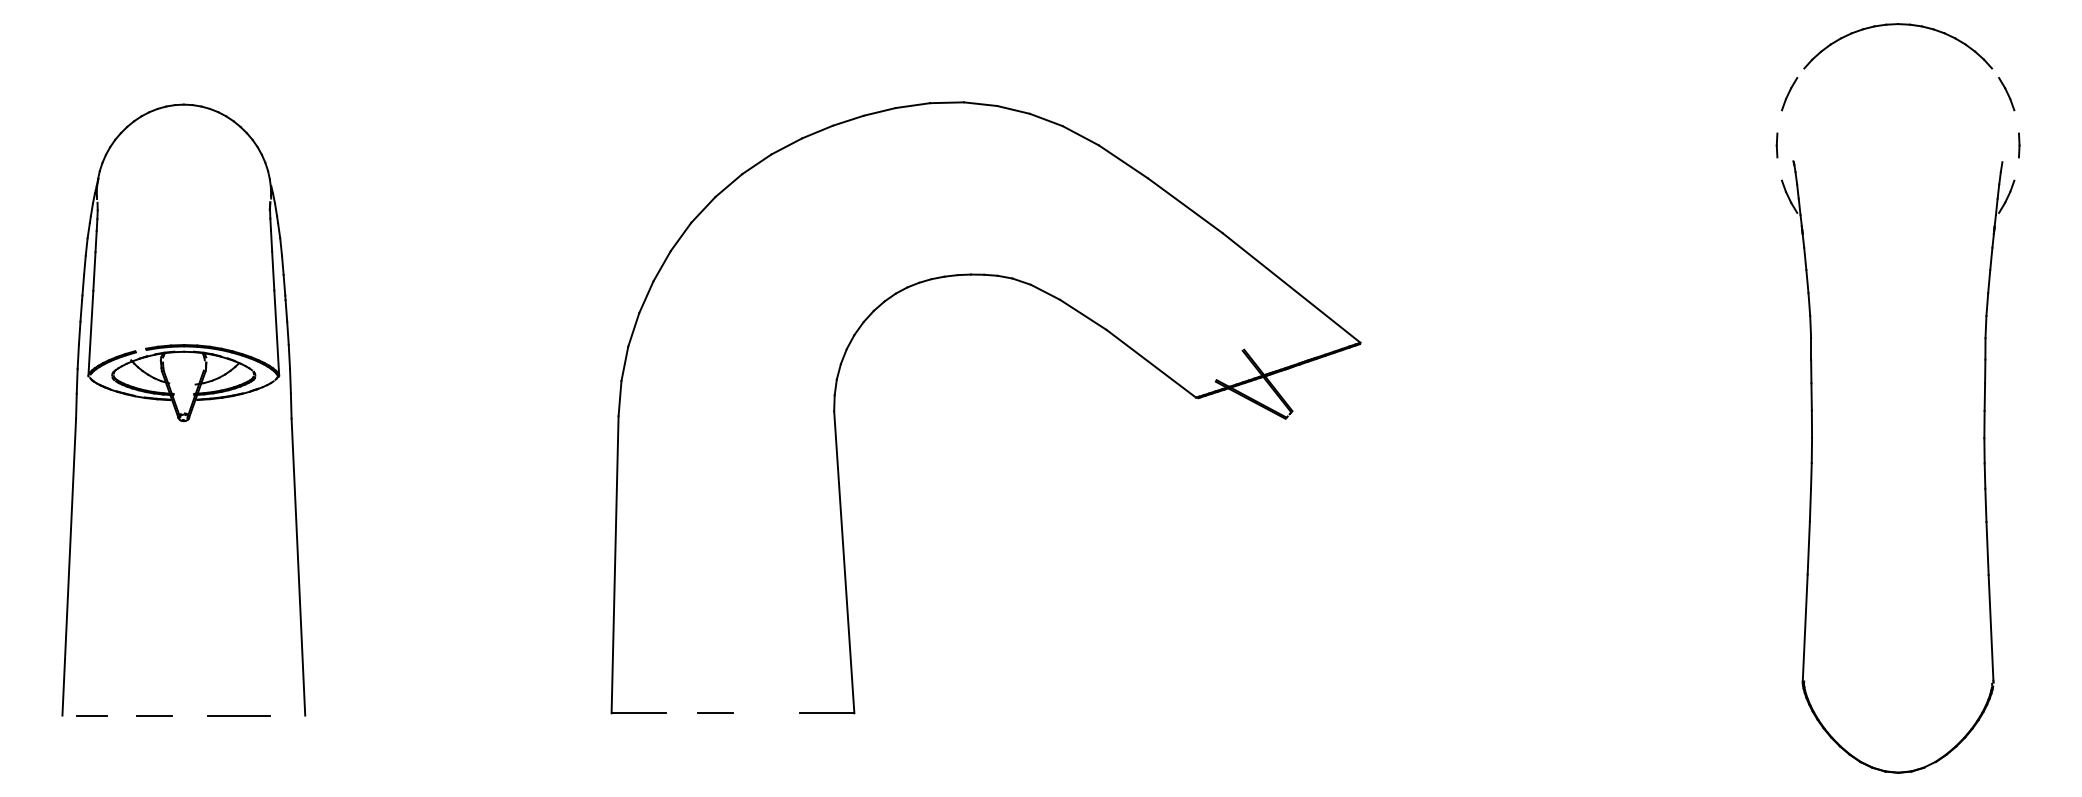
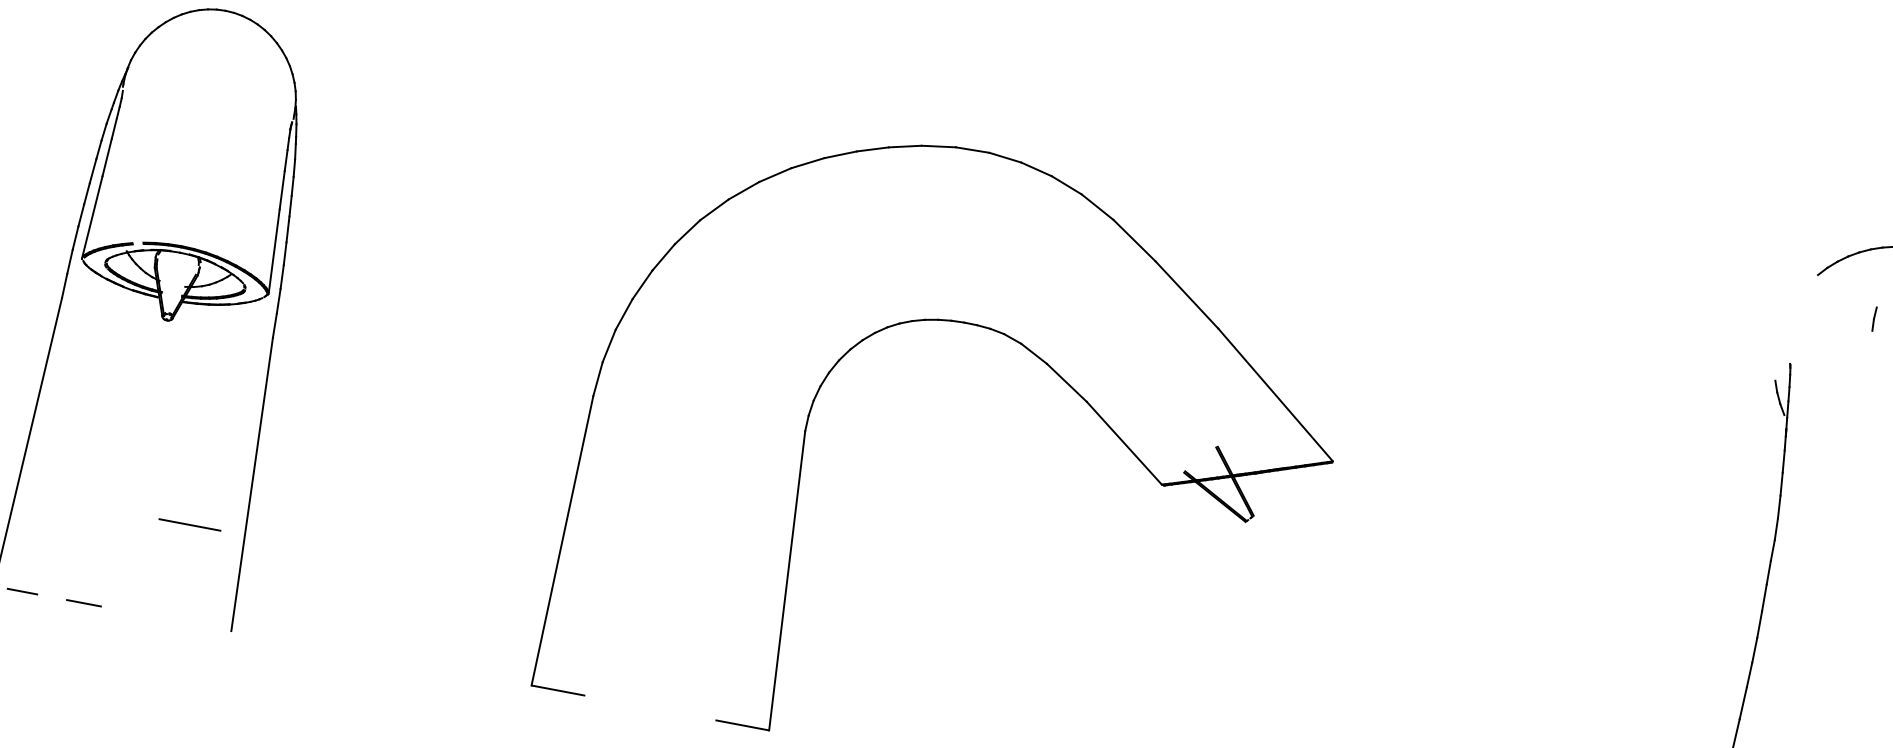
part: (1789, 94) -> (1798, 297), removed
line: (1776, 145) -> (1873, 319), moved
line: (714, 713) -> (632, 704), removed
line: (238, 715) -> (189, 524), moved

